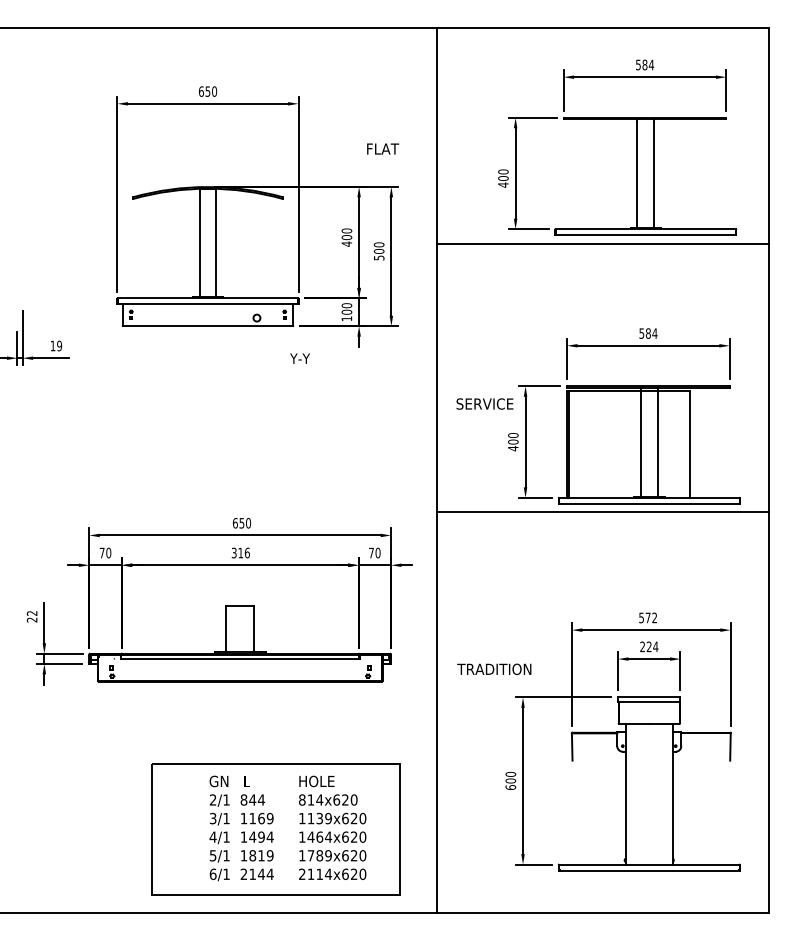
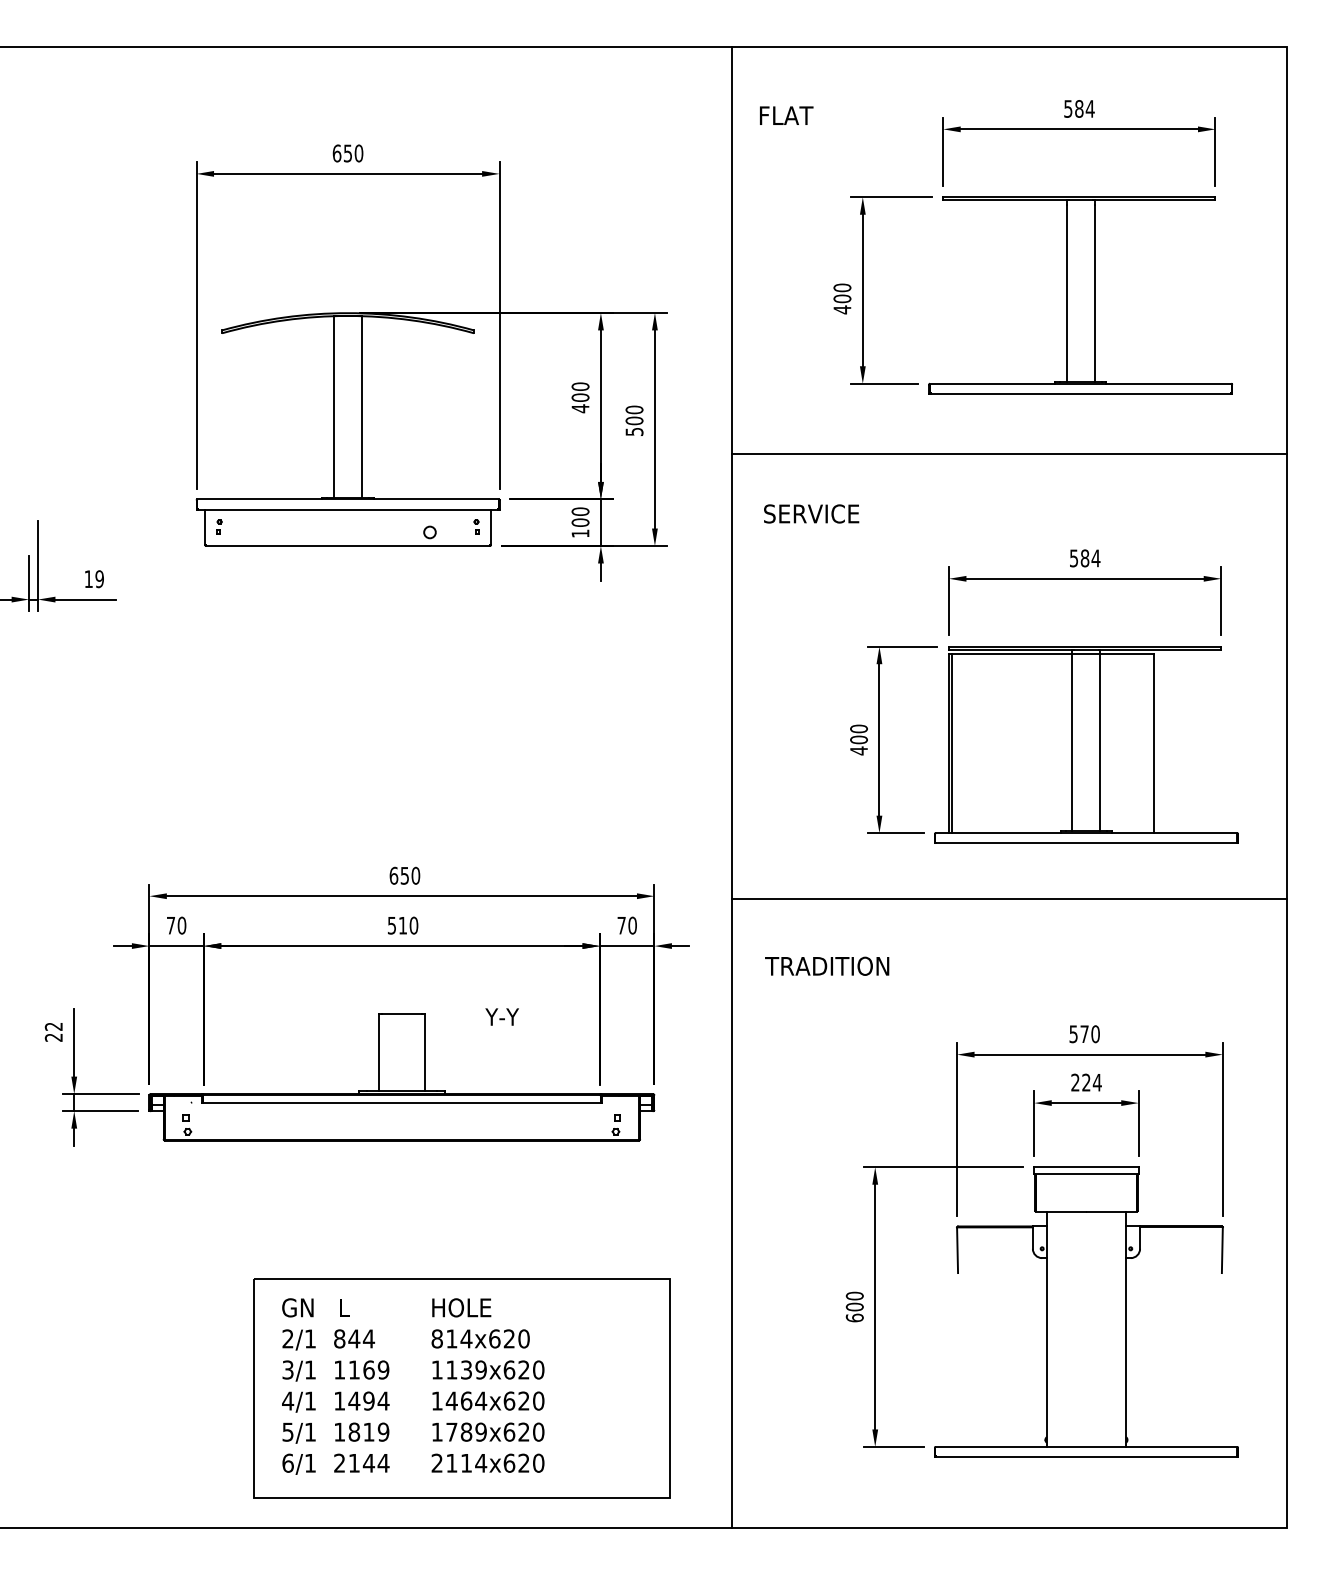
text: (383, 148) -> (787, 114), moved
line: (602, 244) -> (1008, 454), moved
text: (299, 358) -> (501, 1016), moved
text: (484, 403) -> (810, 513), moved
line: (602, 512) -> (1008, 899), moved
text: (240, 552) -> (402, 924), 316 -> 510
text: (654, 617) -> (1095, 1033), 572 -> 570
text: (494, 668) -> (827, 964), moved
text: (287, 828) -> (412, 1386), moved

